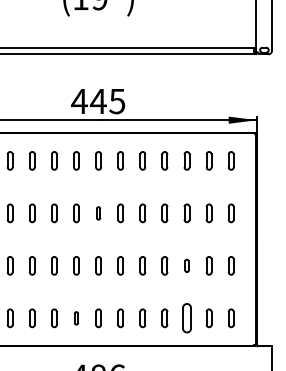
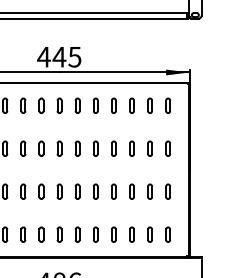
part: (98, 213) -> (59, 148), size x1.43
part: (186, 265) -> (131, 191), size x1.43
part: (76, 318) -> (41, 234), size x1.43
part: (186, 318) -> (131, 234), size x0.62

